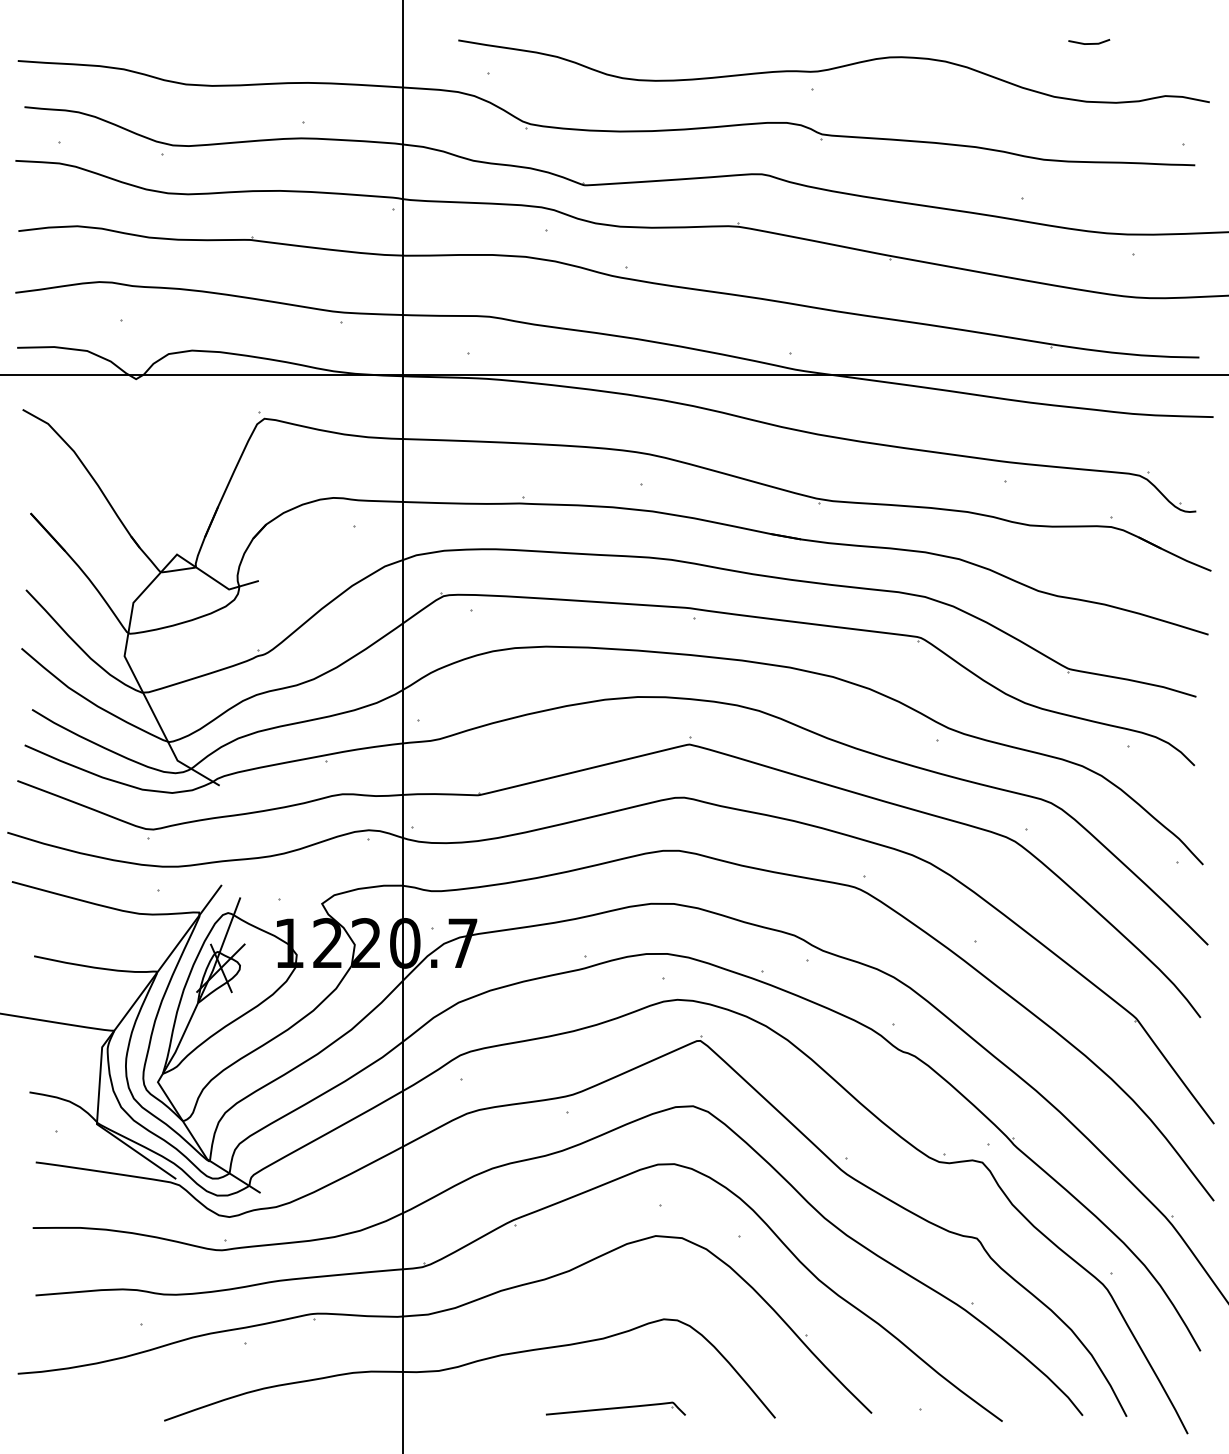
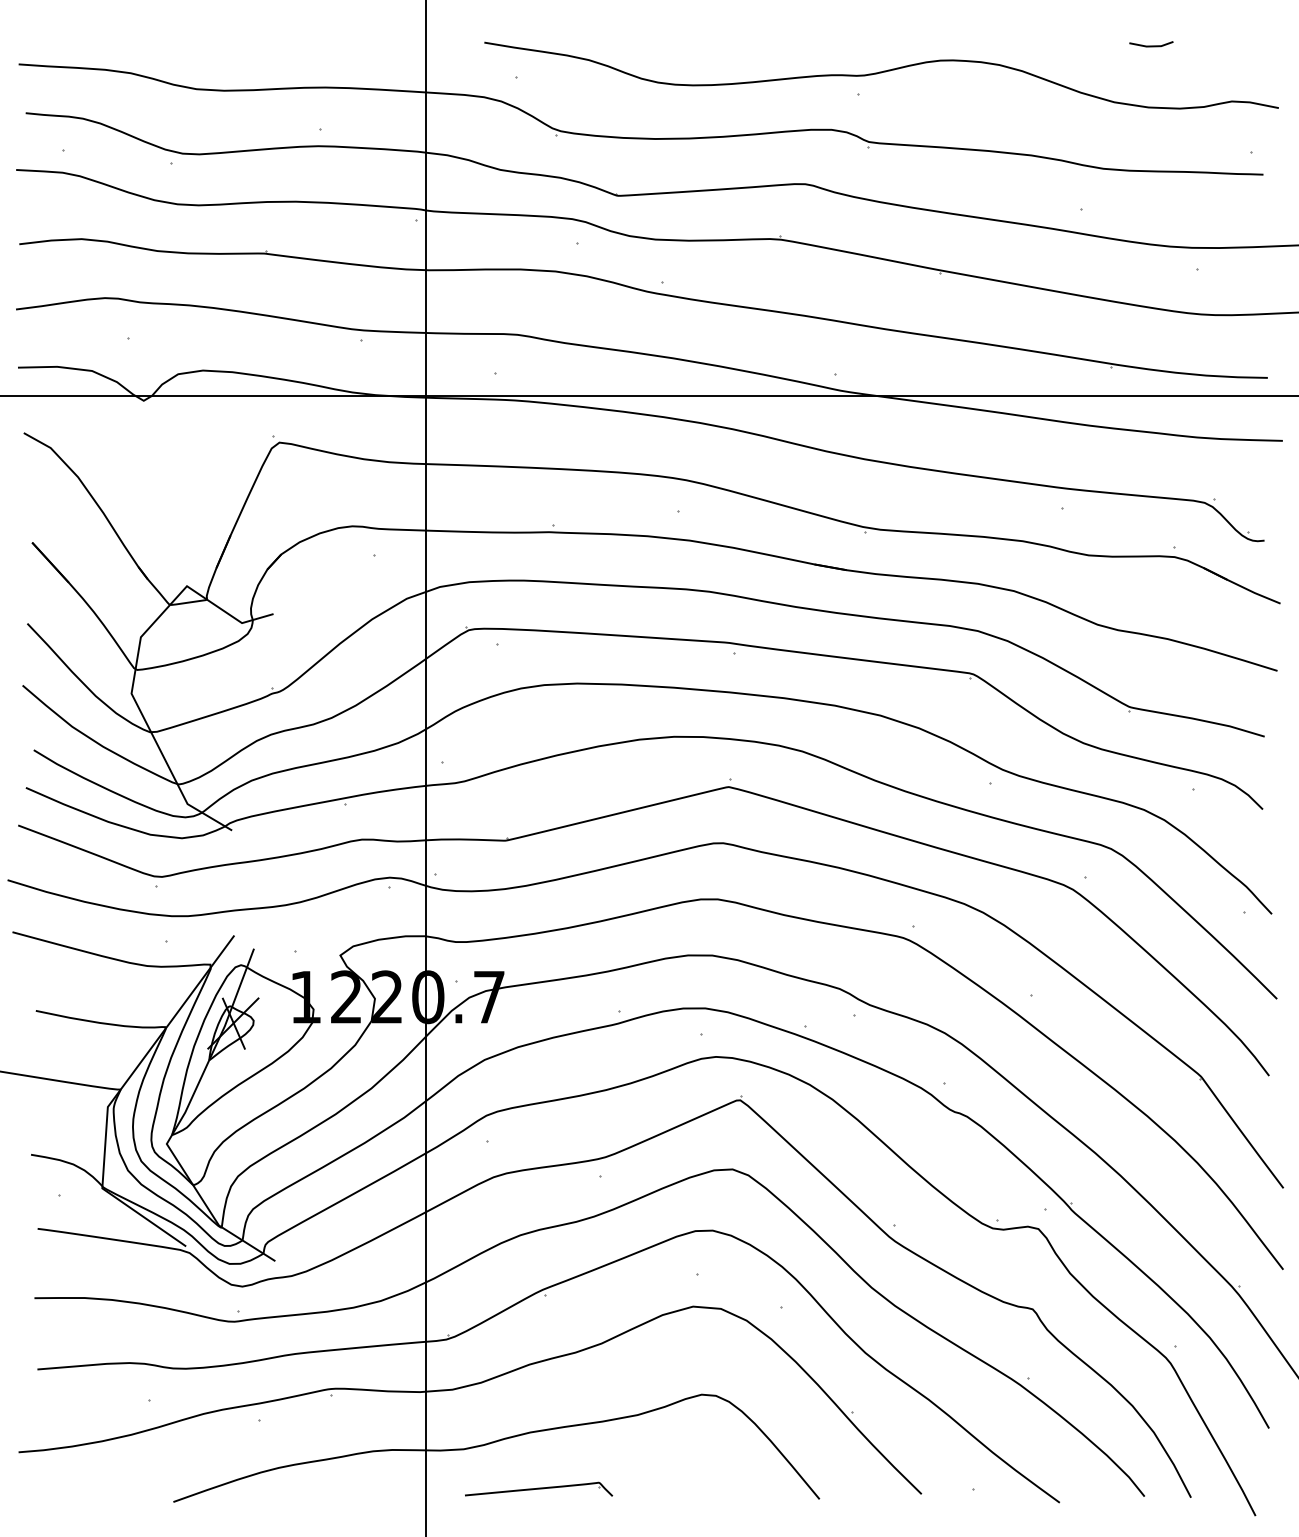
part: (616, 1408) -> (539, 1488), moved

